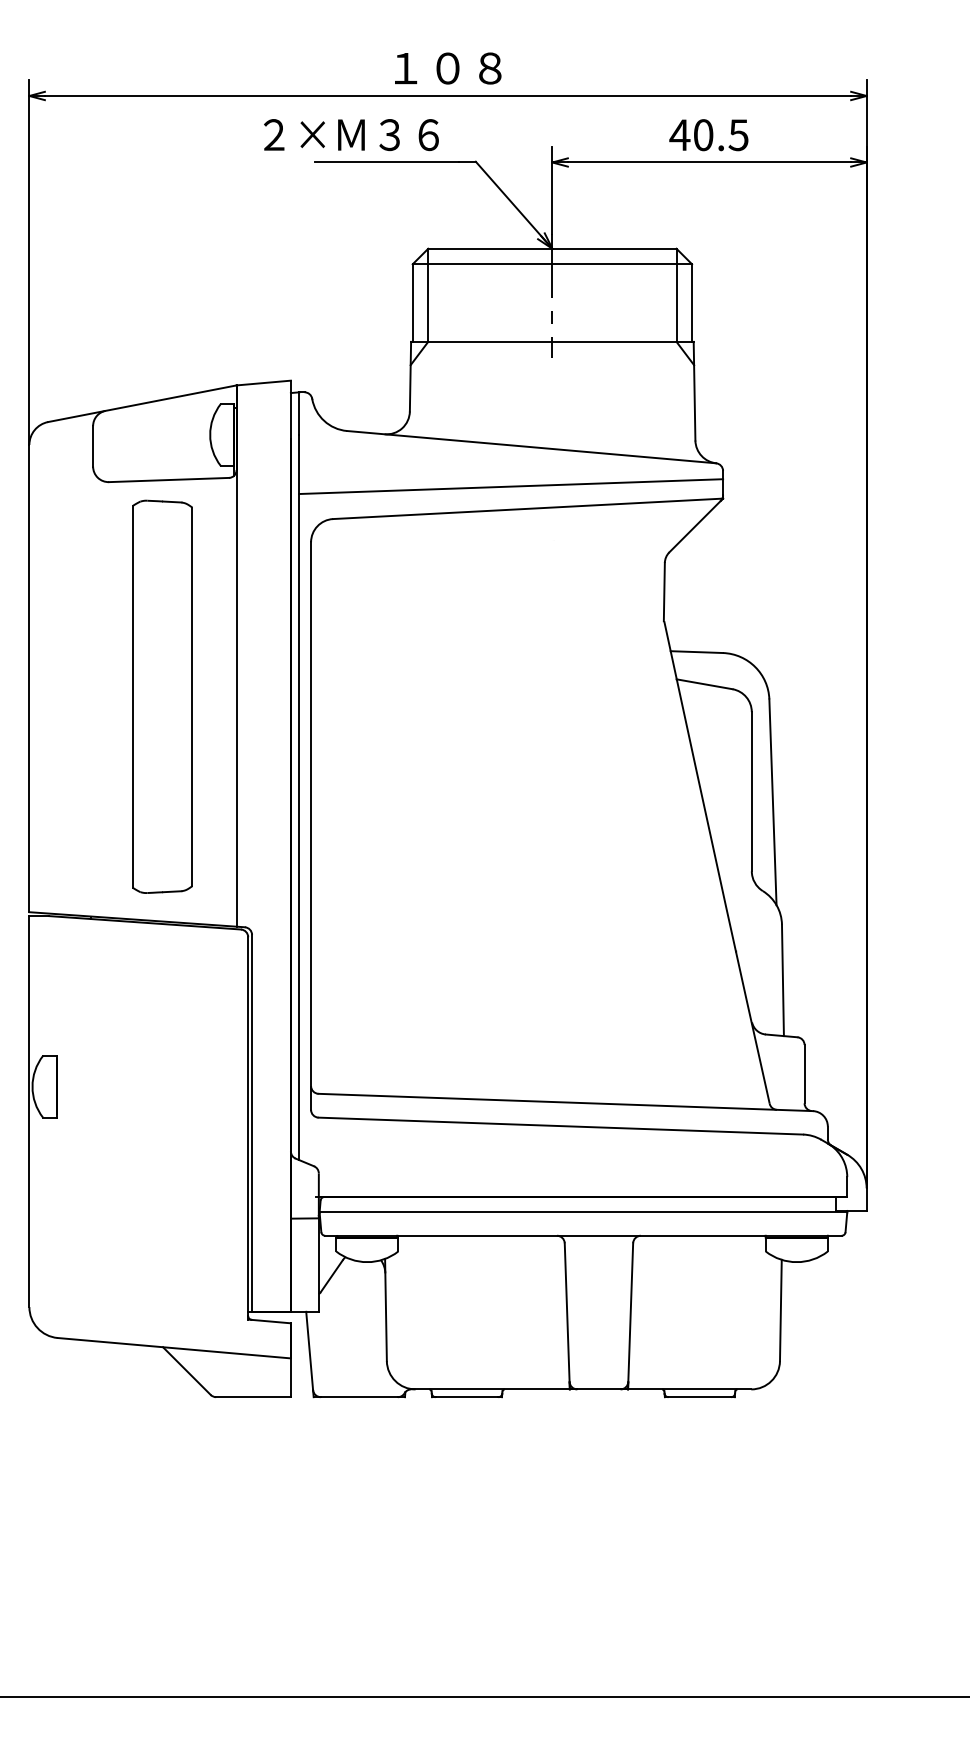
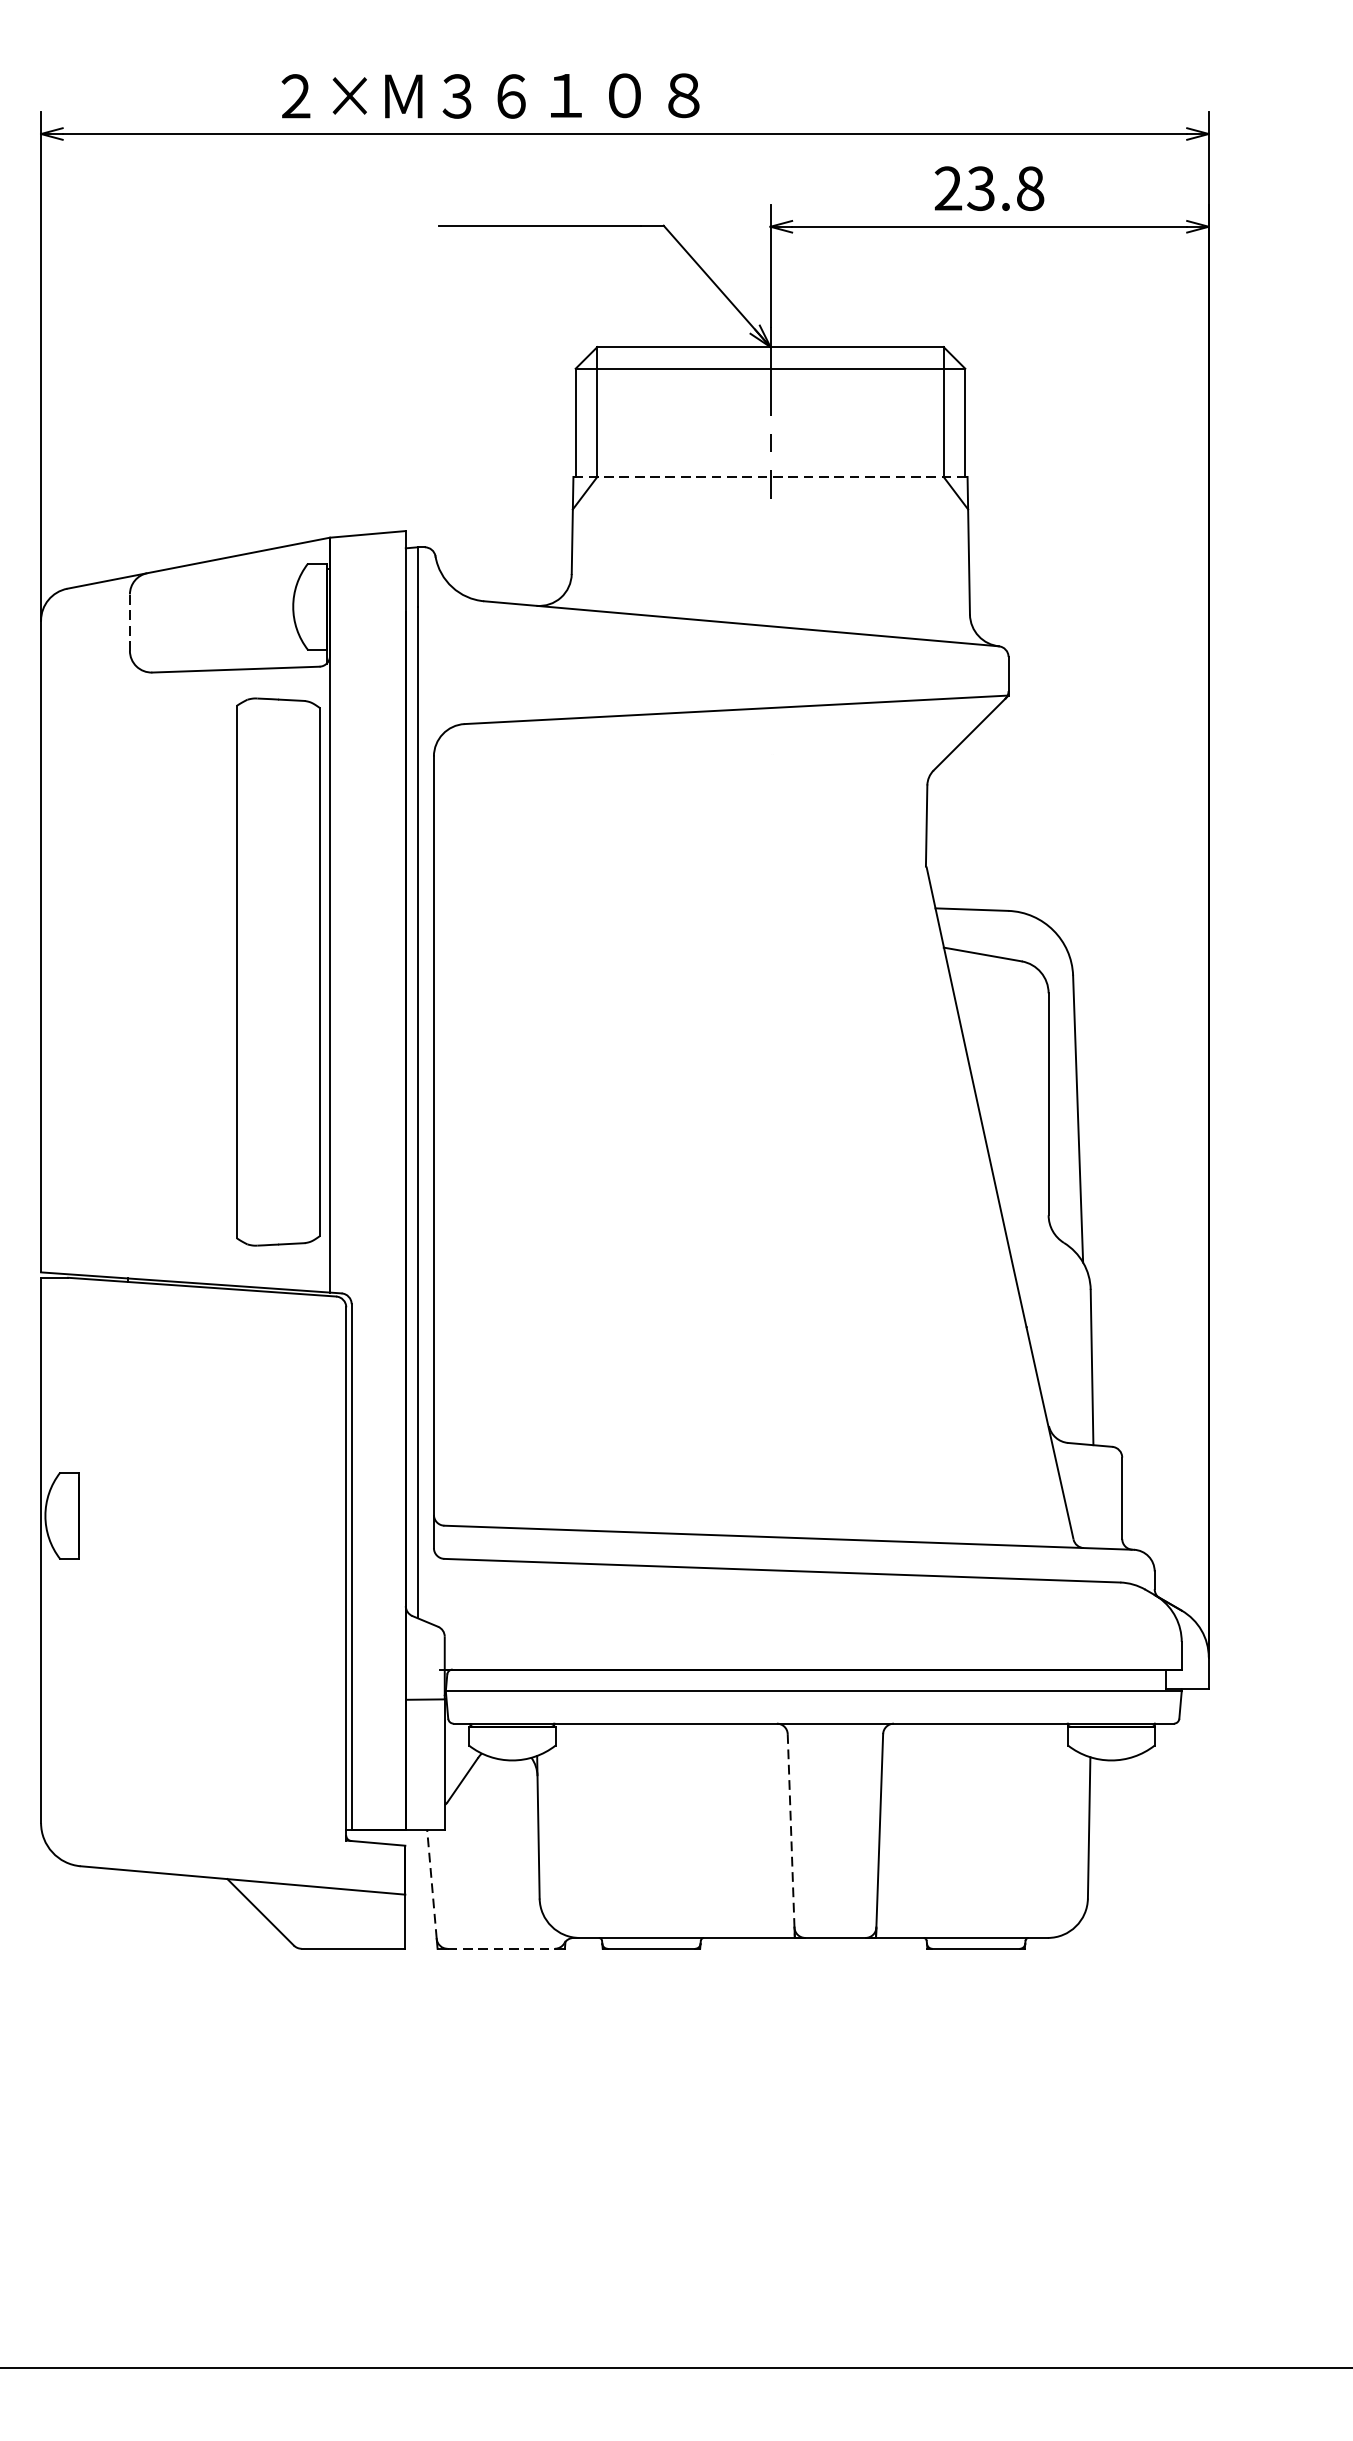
text: (351, 135) -> (403, 97), moved
text: (708, 135) -> (988, 189), 40.5 -> 23.8
line: (552, 341) -> (770, 476), solid -> dashed
line: (93, 445) -> (130, 621), solid -> dashed
line: (511, 486) -> (713, 678), removed
part: (162, 696) -> (278, 971), moved
line: (567, 1316) -> (791, 1836), solid -> dashed
line: (309, 1350) -> (431, 1883), solid -> dashed
line: (359, 1397) -> (501, 1949), solid -> dashed

